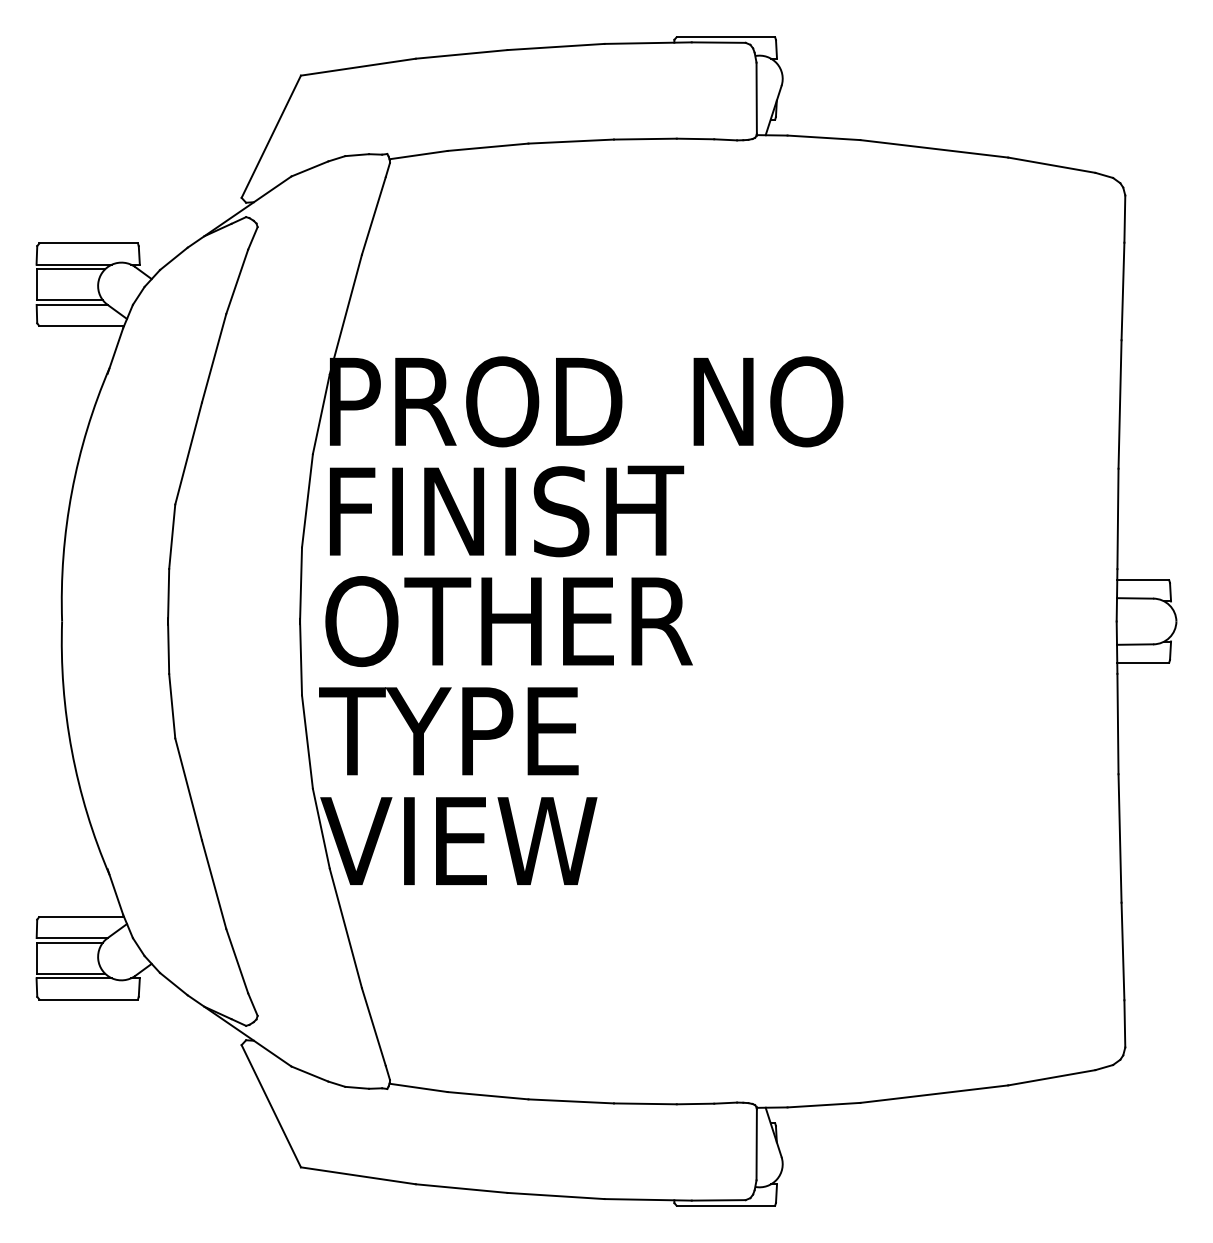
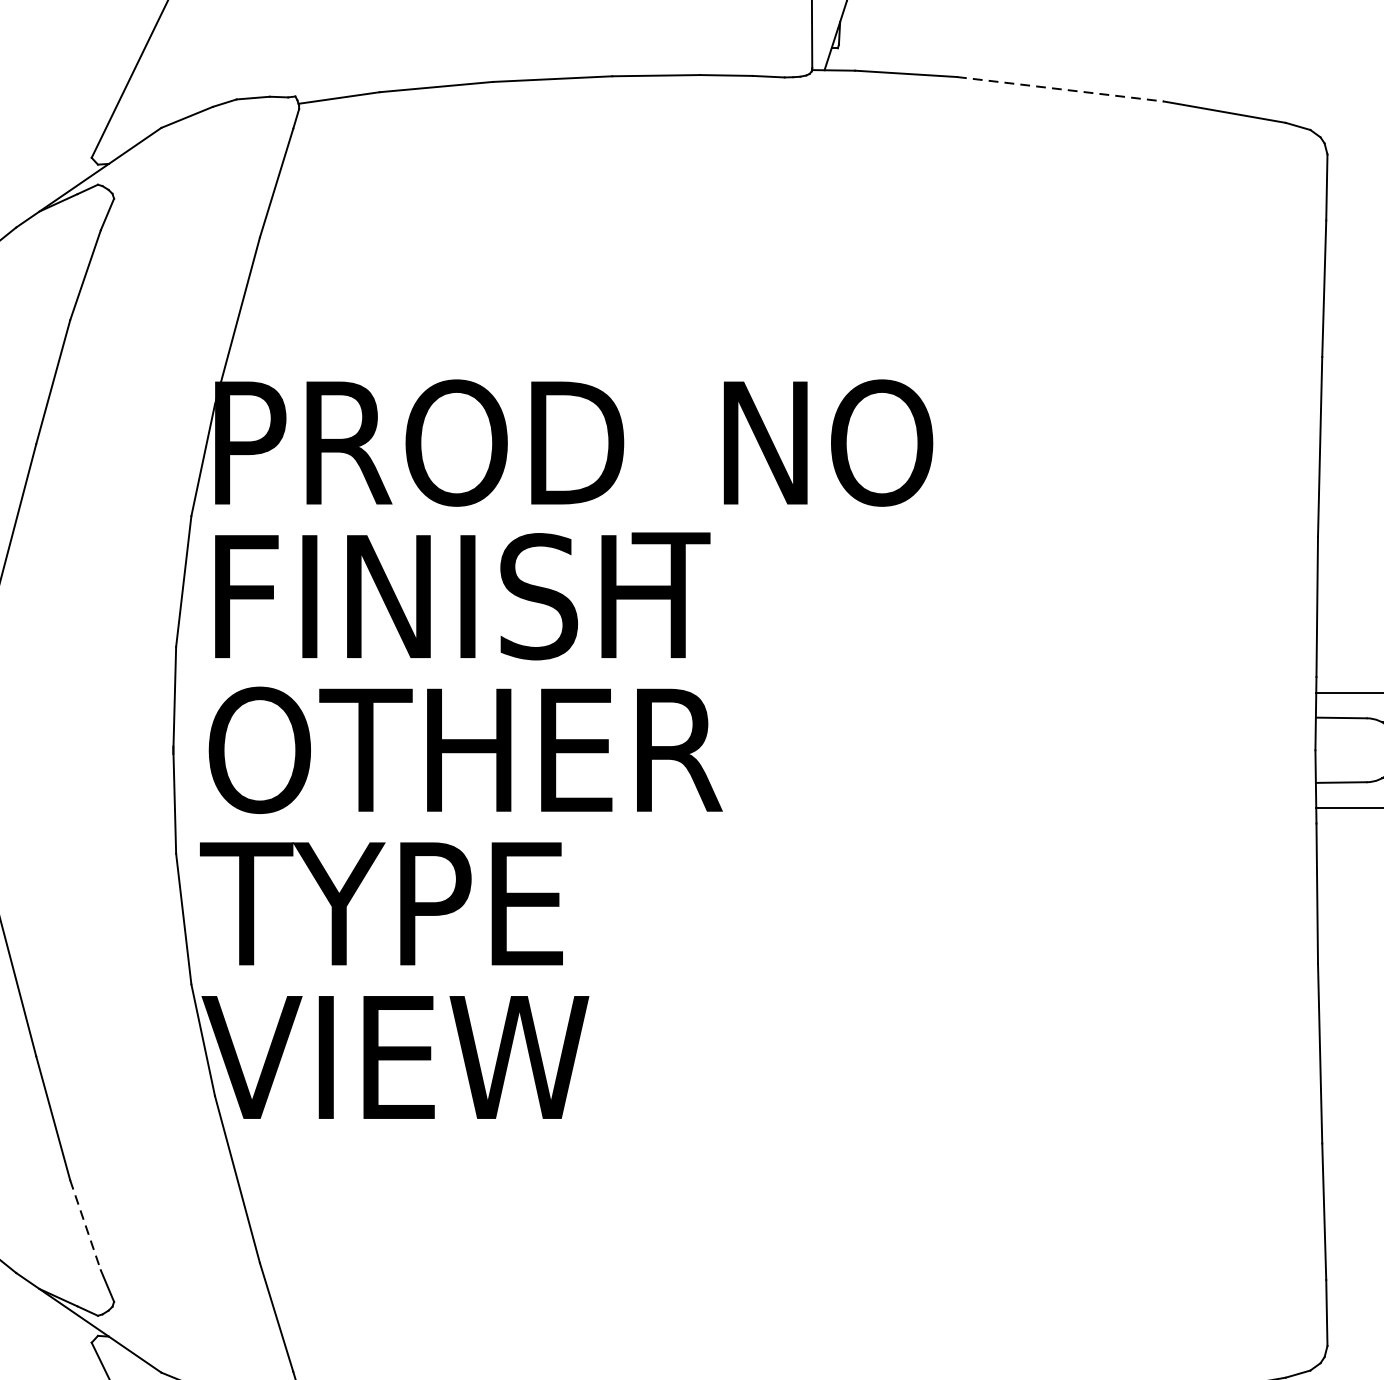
line: (934, 148) -> (1060, 88), solid -> dashed
line: (237, 961) -> (85, 1225), solid -> dashed

